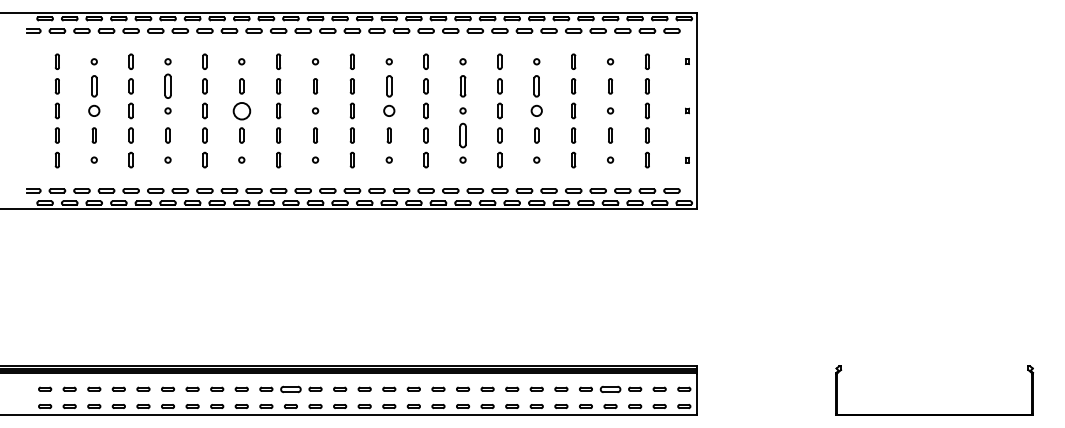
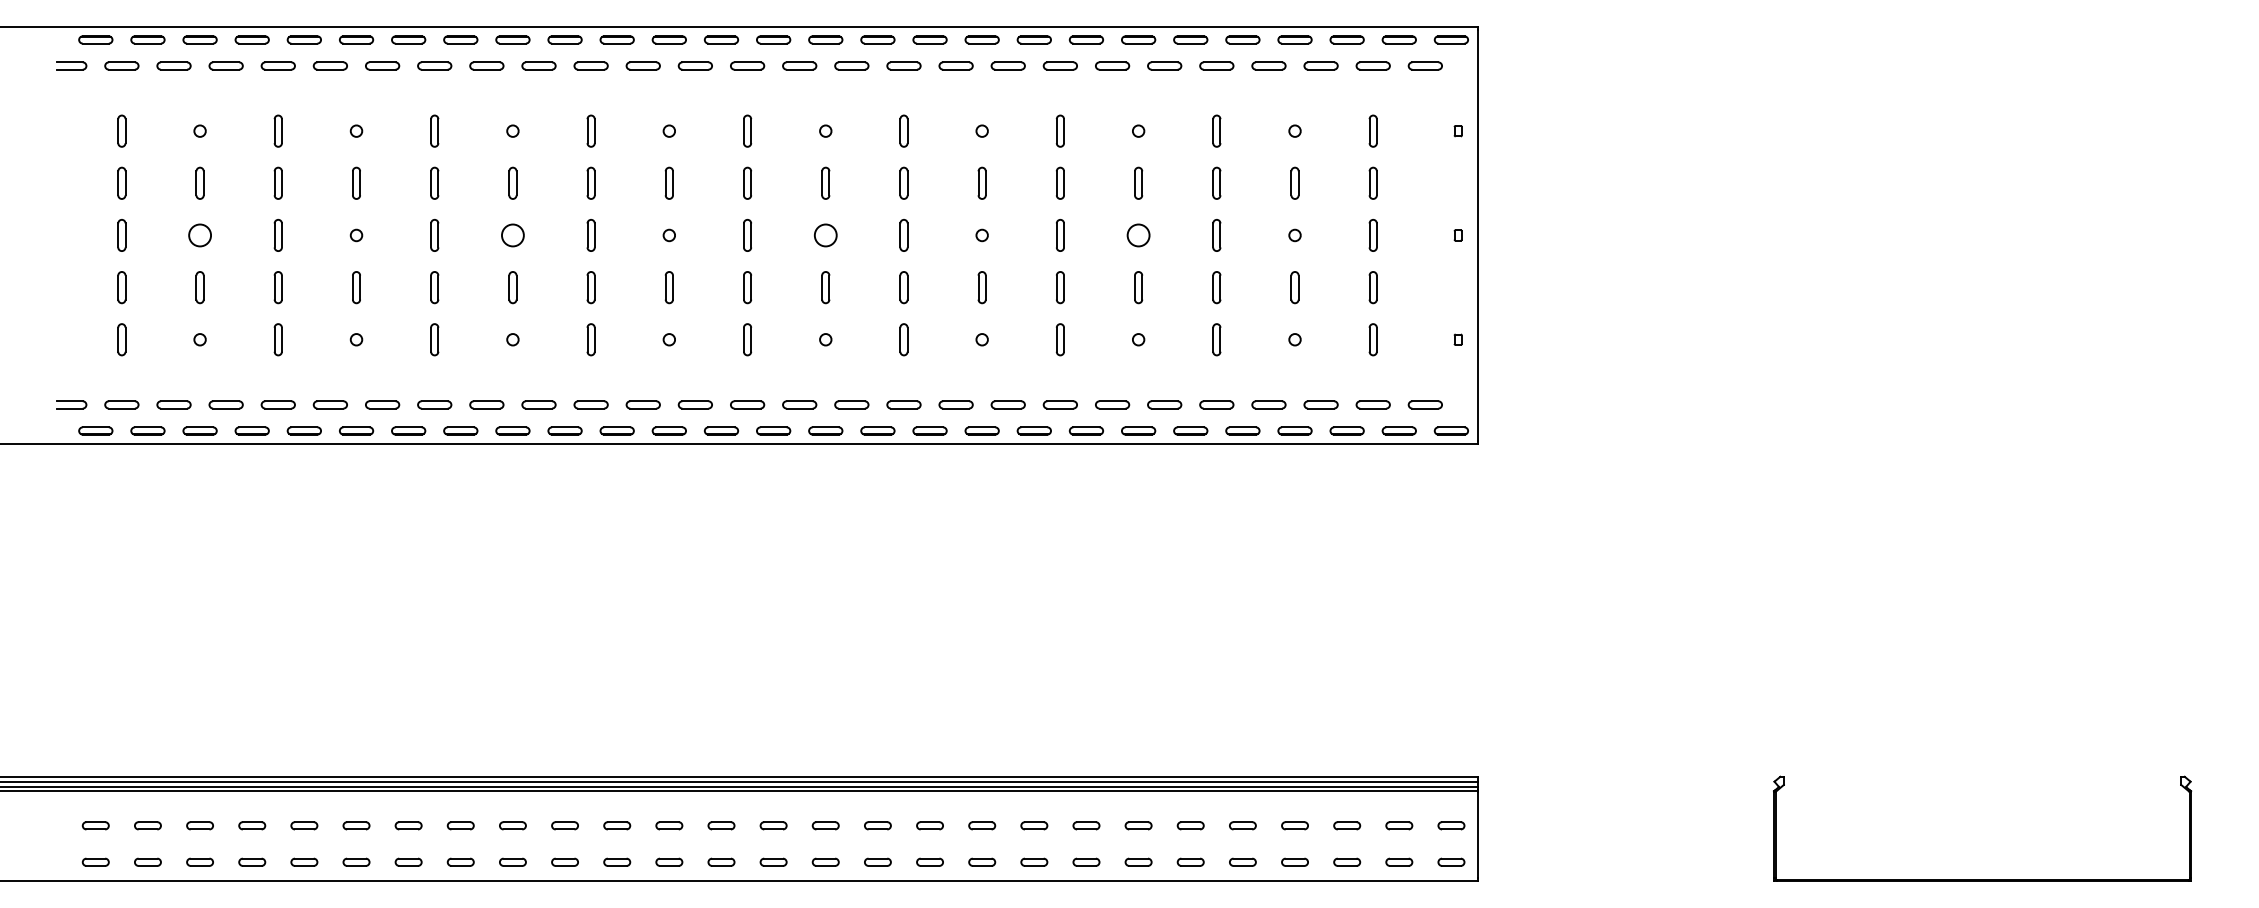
part: (93, 86) -> (198, 183), size x0.71
part: (167, 86) -> (355, 183), size x0.62
part: (388, 86) -> (824, 183), size x0.71
part: (462, 86) -> (981, 183), size x0.71
part: (536, 86) -> (1137, 183), size x0.71
circle: (241, 110) -> (512, 234), size x0.62
part: (462, 135) -> (981, 287), size x0.62
part: (290, 388) -> (616, 824), size x0.62
part: (610, 388) -> (1294, 824), size x0.62

